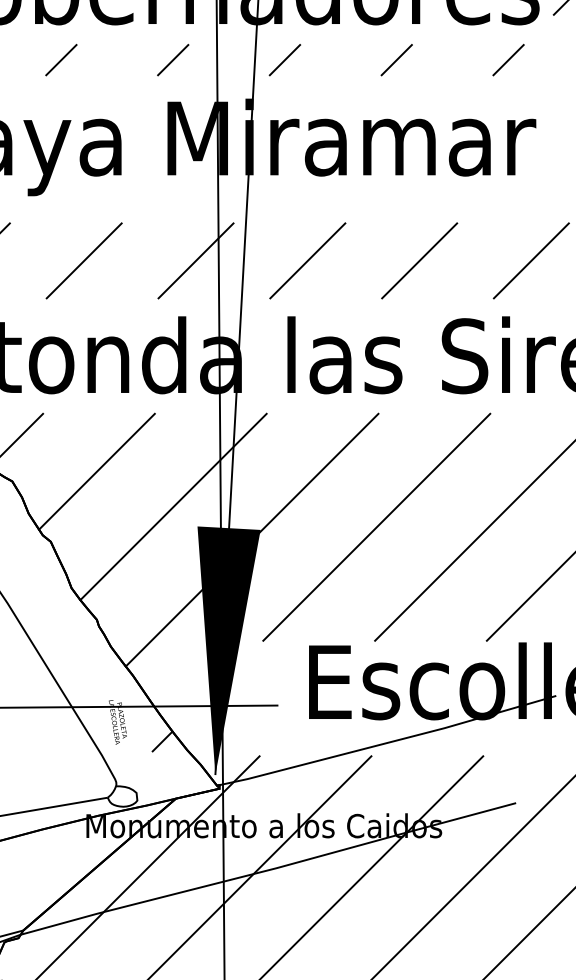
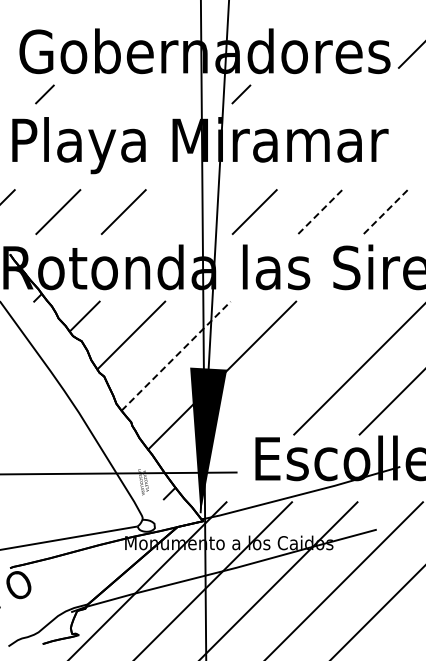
line: (61, 60) -> (110, 94), removed
line: (172, 60) -> (175, 94), removed
line: (396, 60) -> (306, 94), removed
line: (508, 60) -> (372, 94), removed
line: (420, 259) -> (320, 211), solid -> dashed
line: (532, 259) -> (386, 211), solid -> dashed
line: (196, 261) -> (189, 212), removed
line: (174, 505) -> (176, 355), solid -> dashed
line: (375, 526) -> (294, 367), removed

